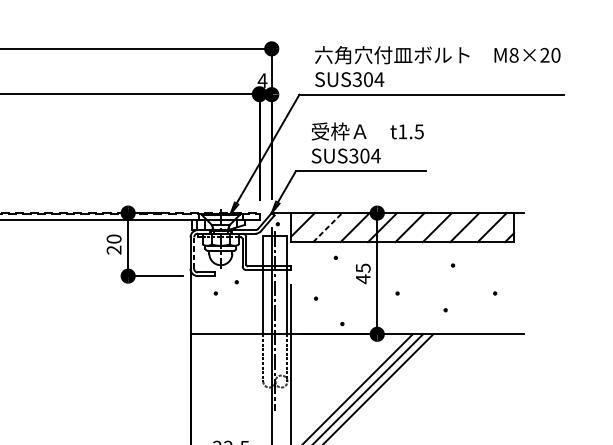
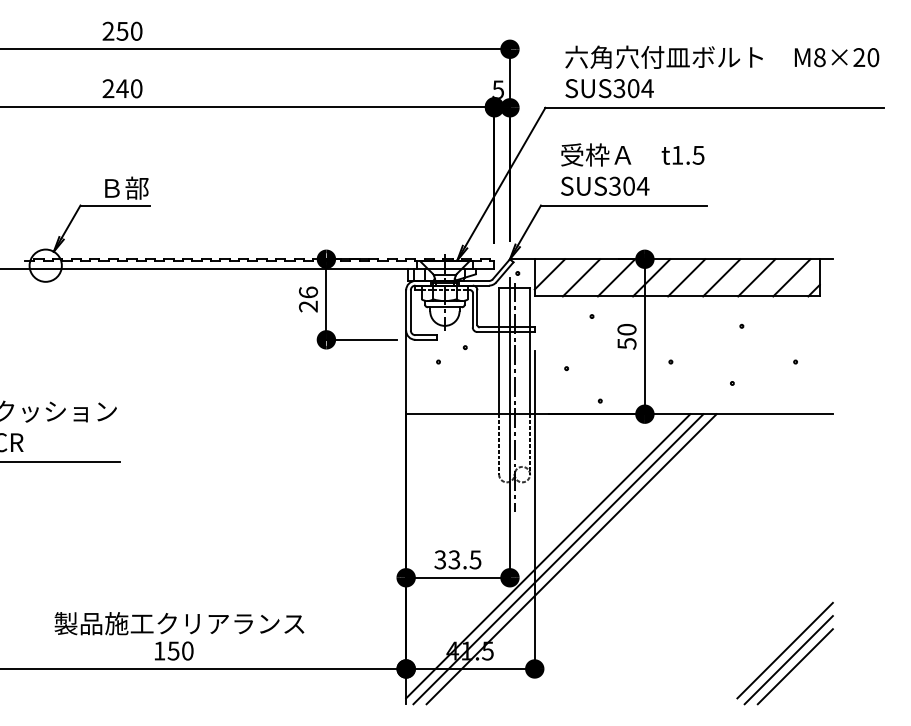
text: (261, 80) -> (497, 89), 4 -> 5
line: (327, 227) -> (581, 277), dashed -> solid
text: (114, 239) -> (308, 292), 20 -> 26
line: (193, 252) -> (410, 309), dashed -> solid
text: (362, 274) -> (626, 337), 45 -> 50

